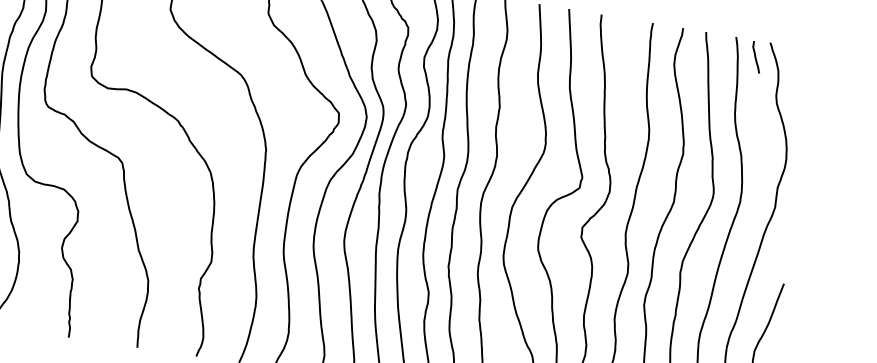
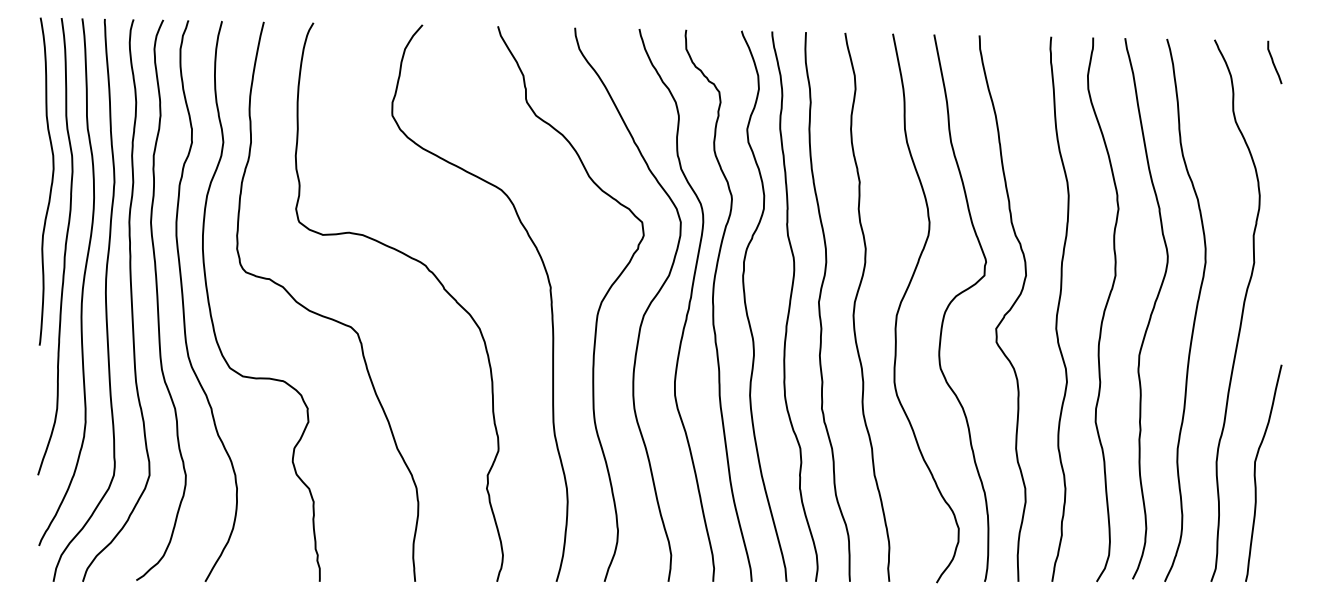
curve: (756, 57) -> (1274, 62), moved

